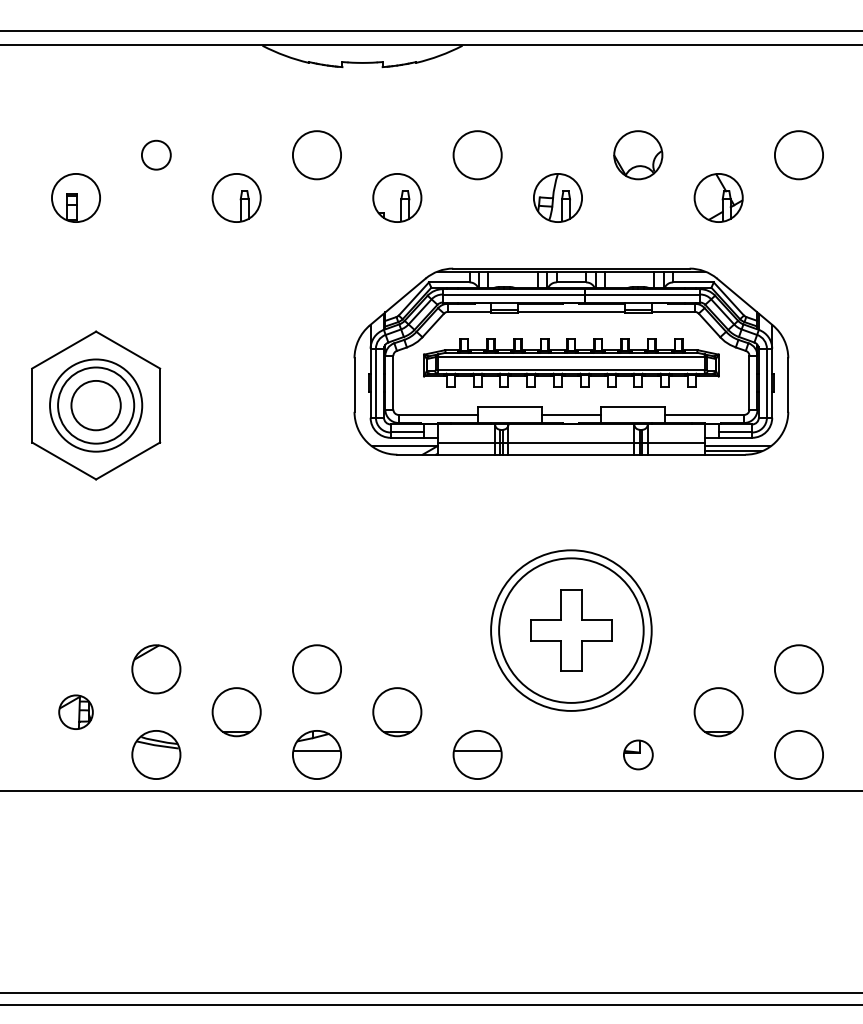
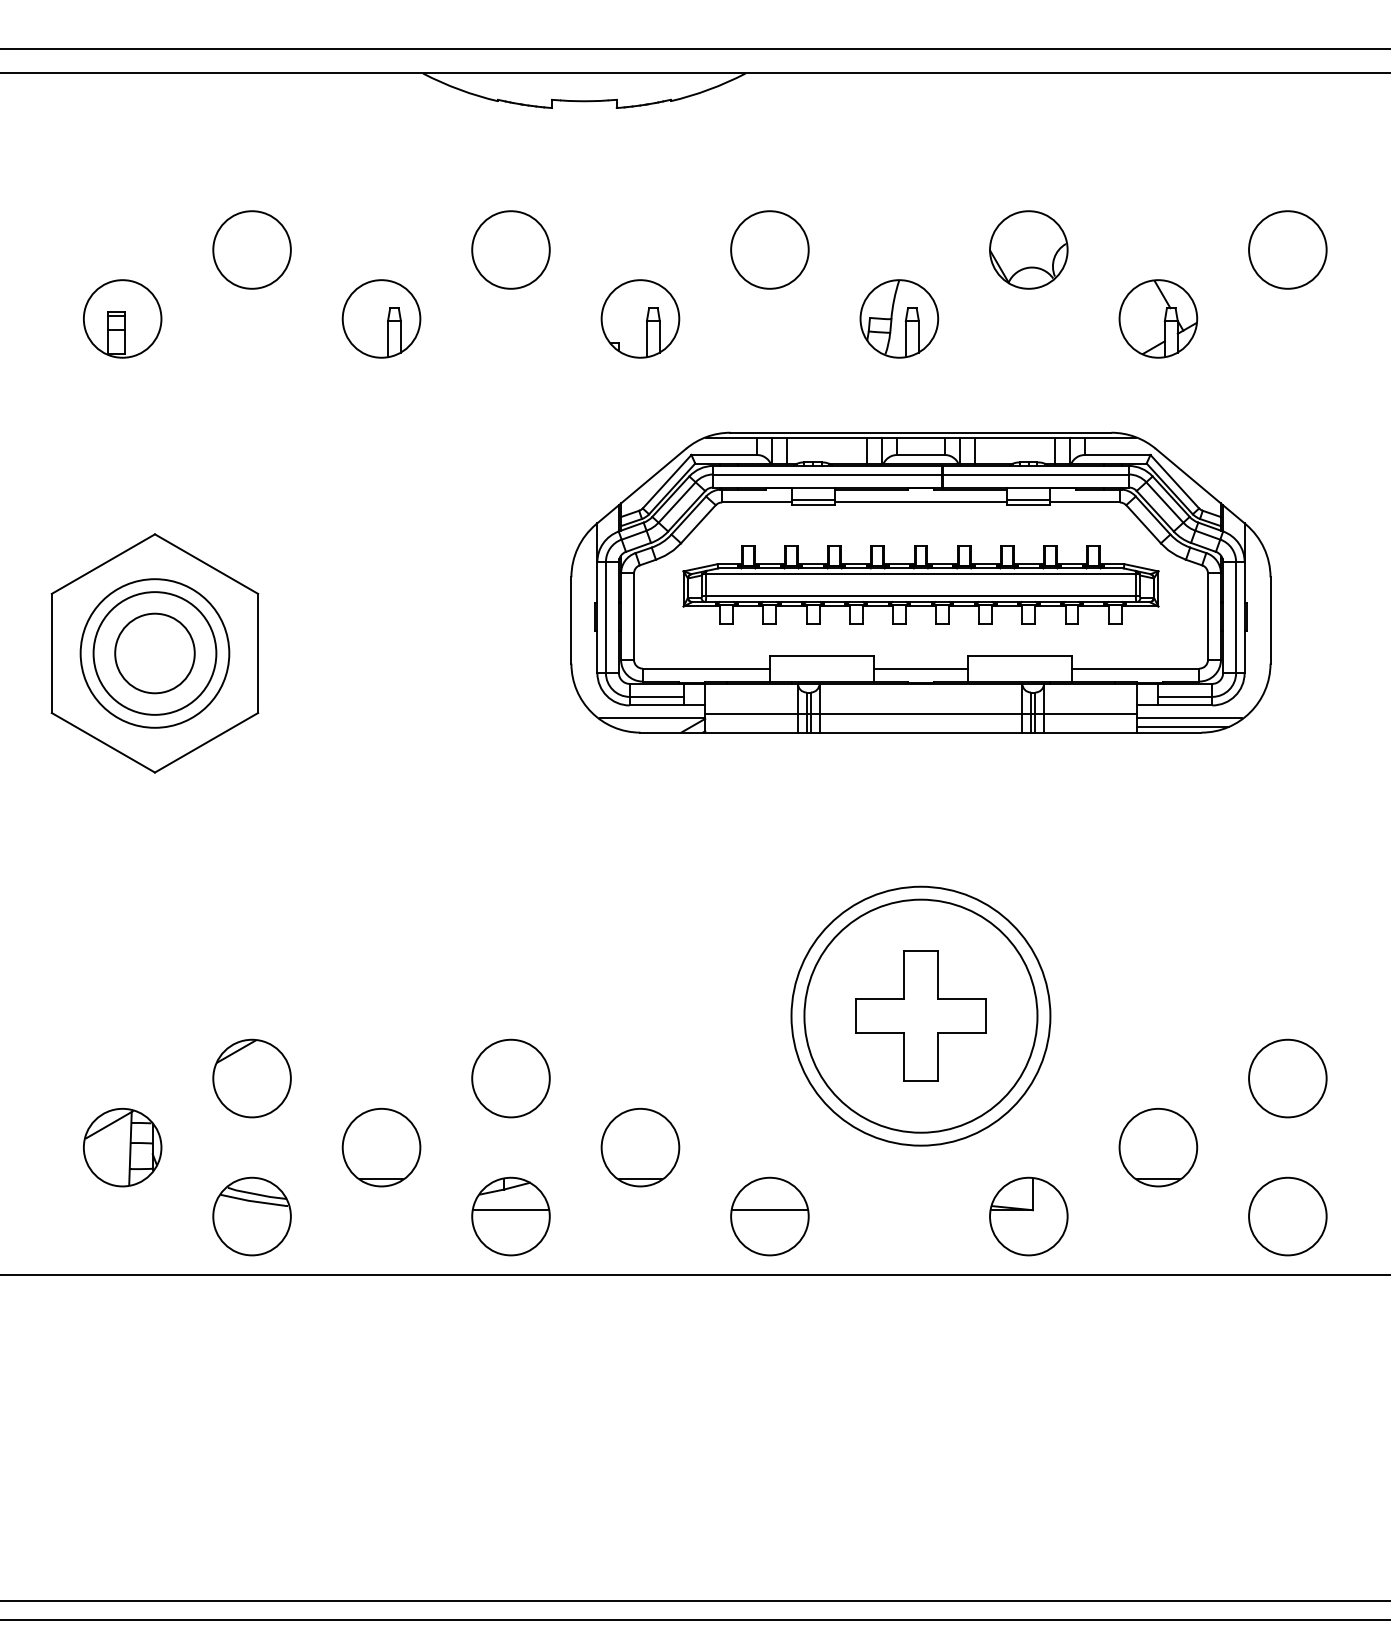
circle: (156, 155) -> (252, 250), size x1.67
part: (75, 712) -> (121, 1148), size x1.43
part: (638, 754) -> (1029, 1215), size x1.67

